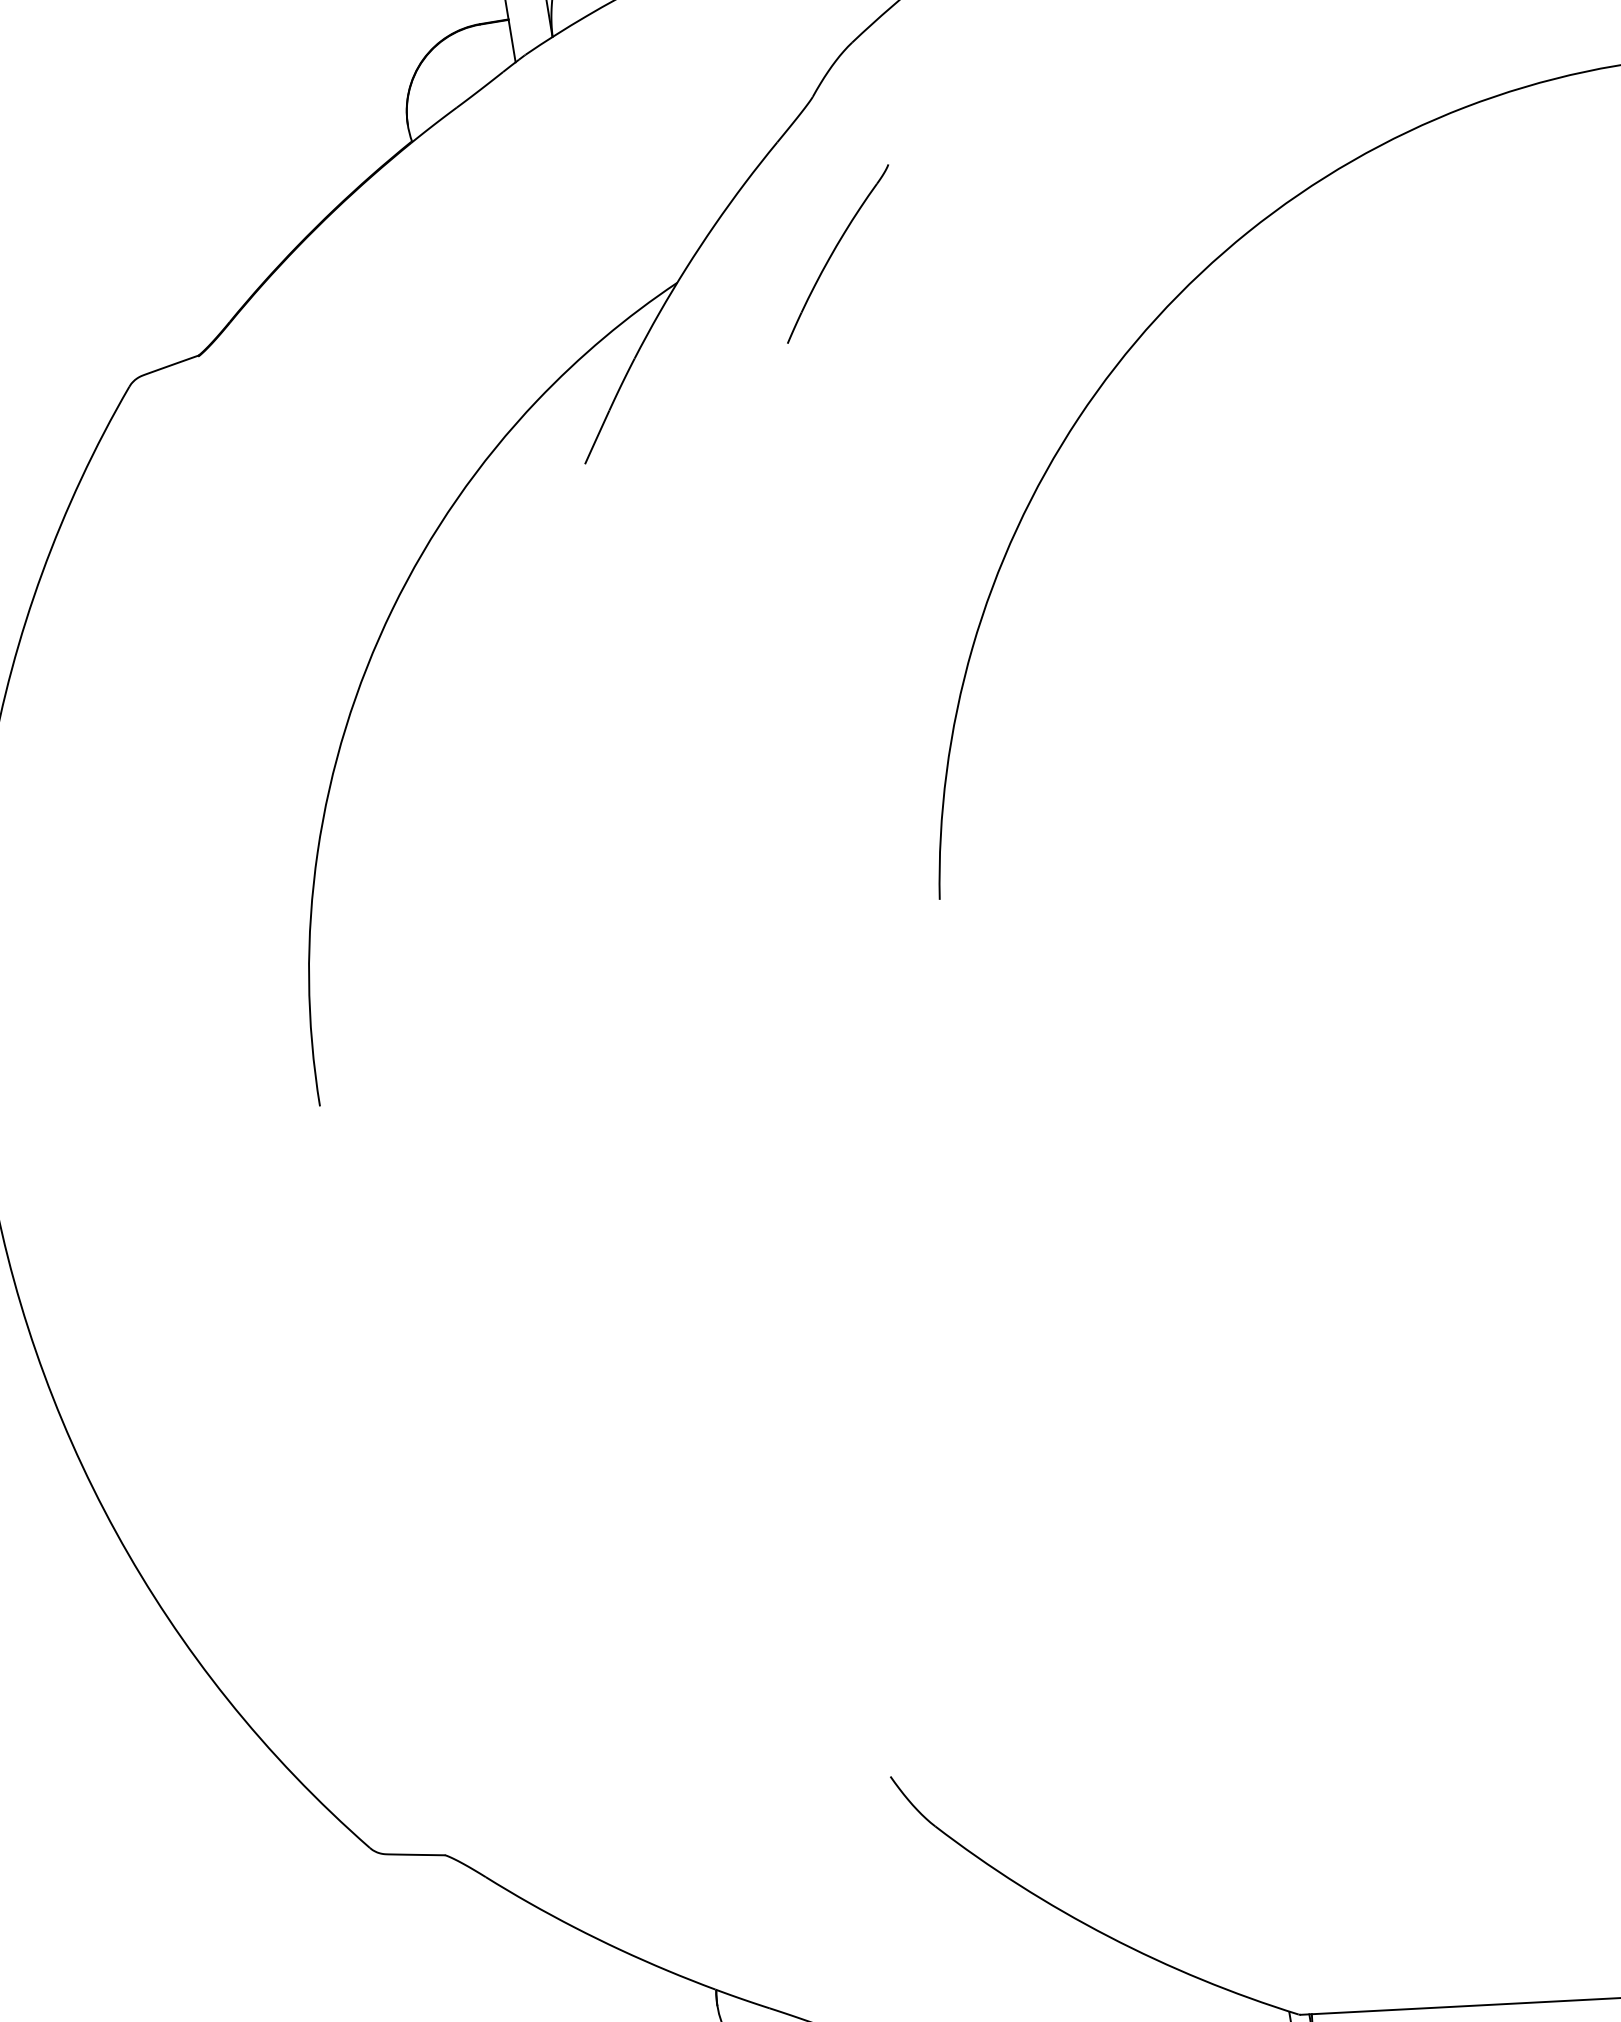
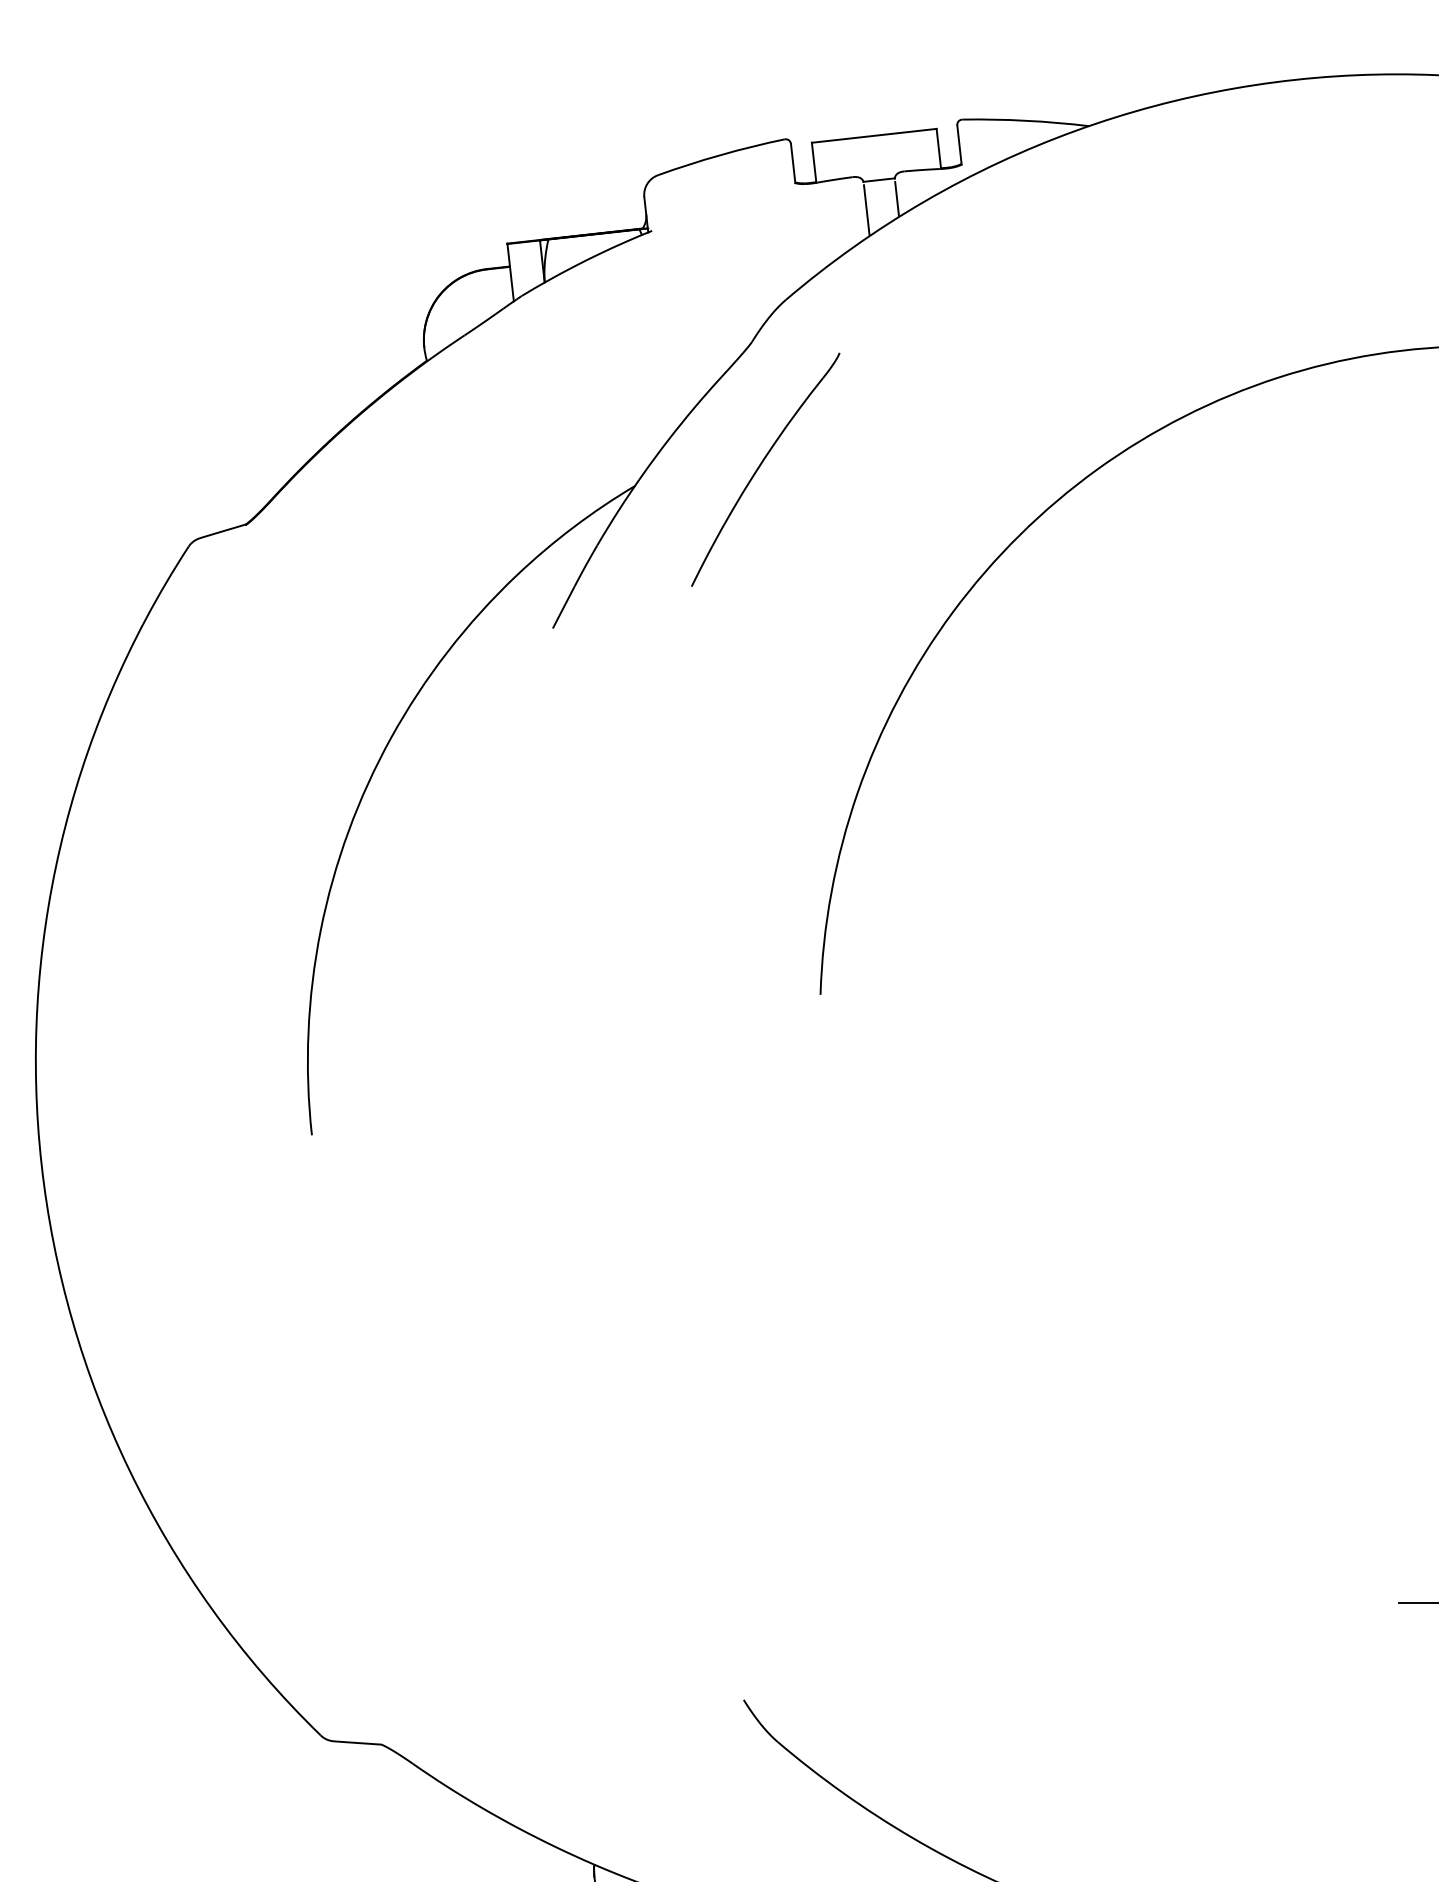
part: (837, 253) -> (765, 469), size x1.67

